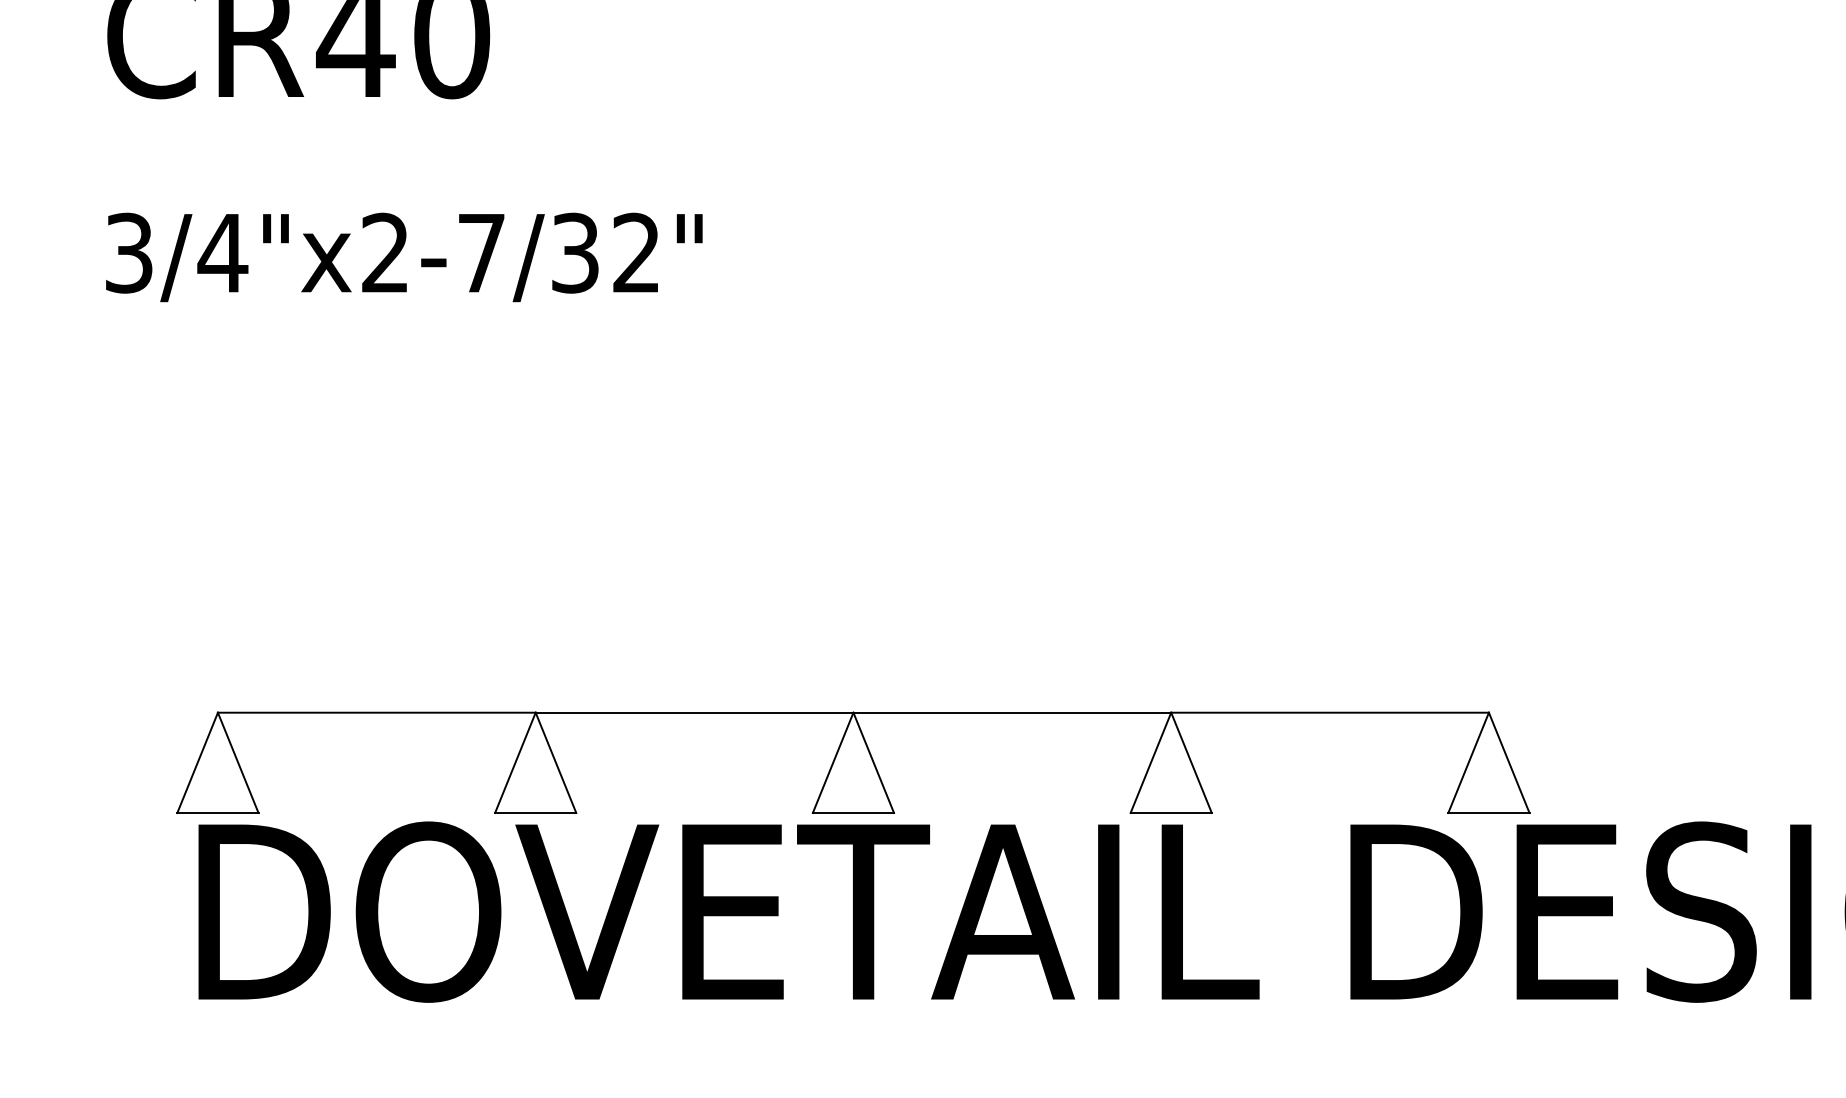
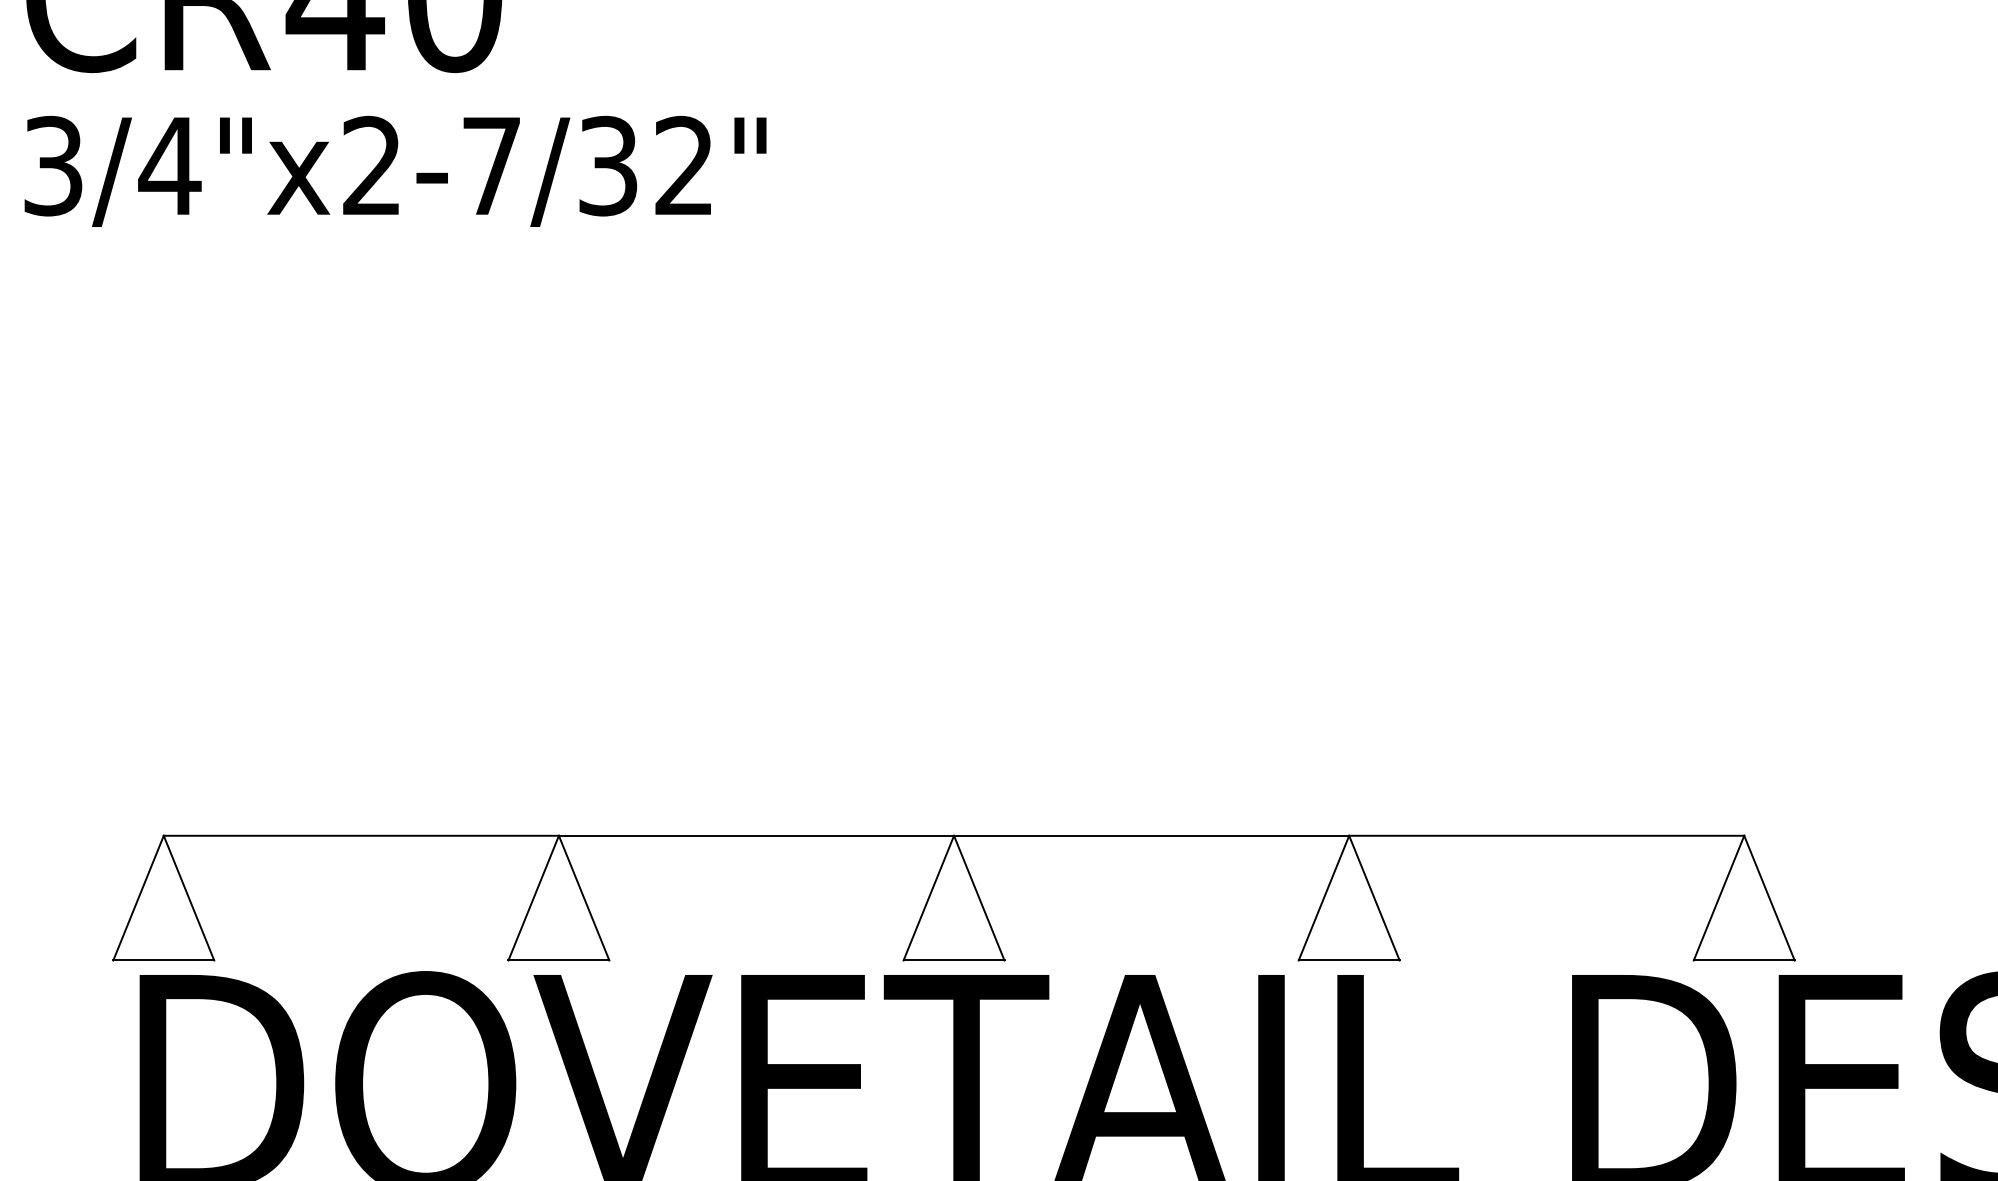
text: (404, 257) -> (395, 171), moved

